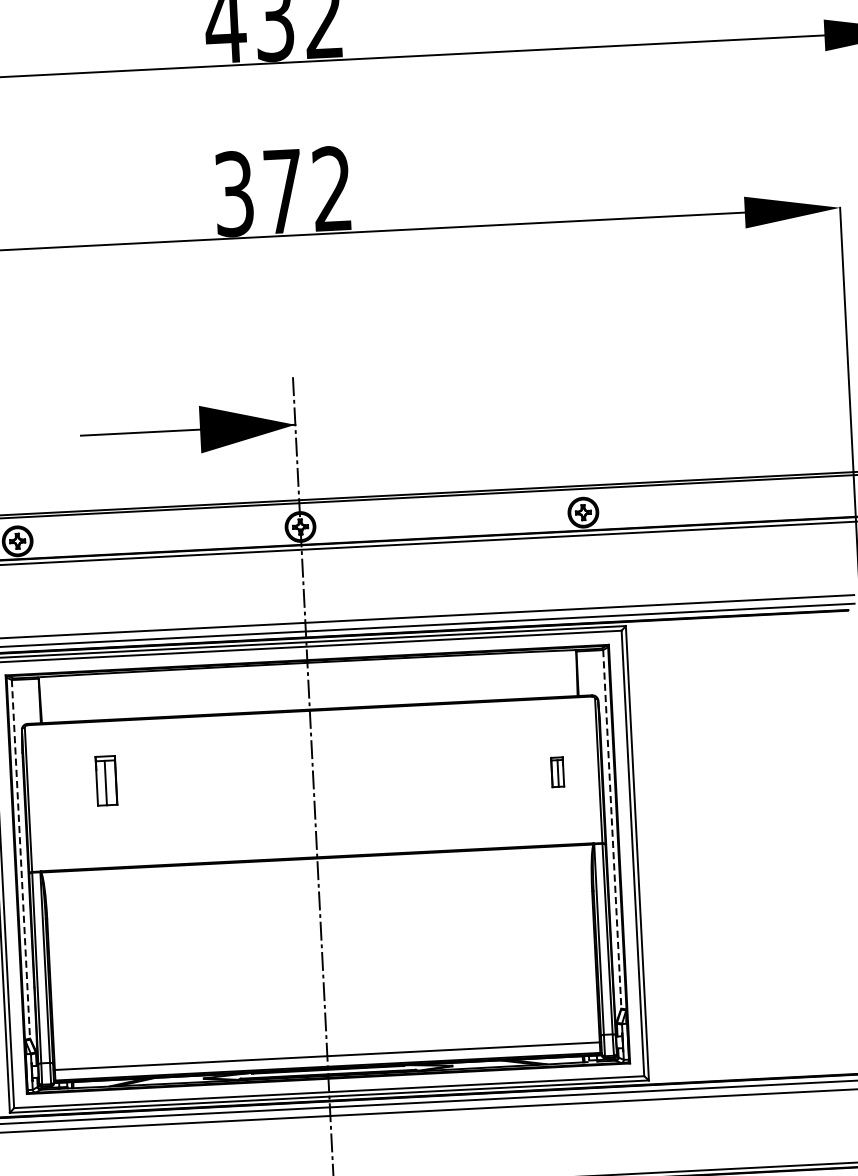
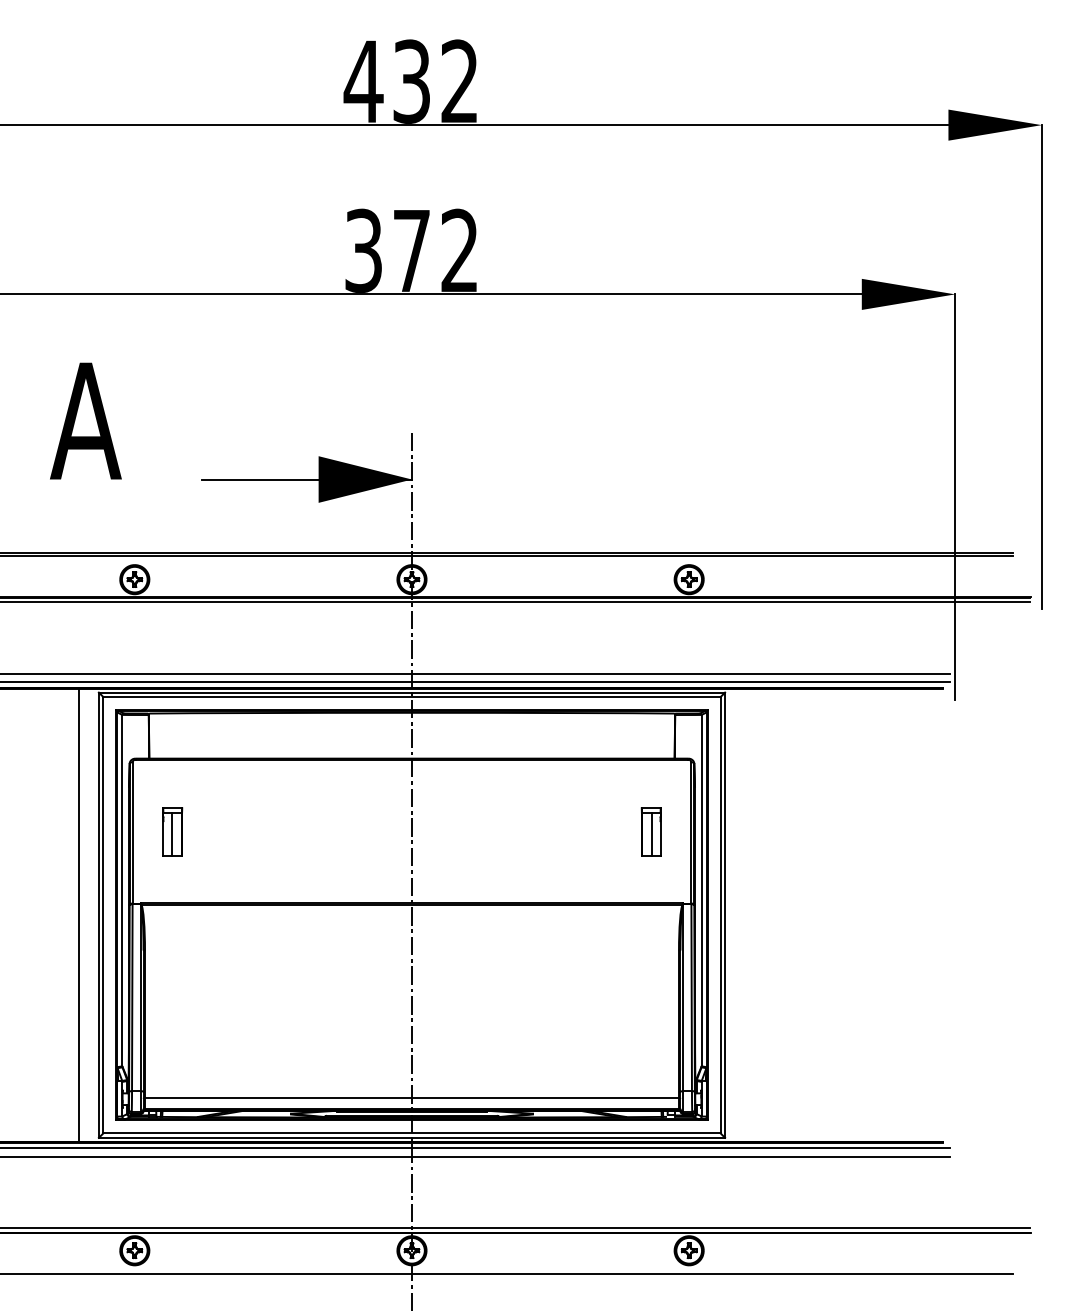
part: (556, 771) -> (650, 831), size x1.67
part: (106, 780) -> (172, 831), moved
line: (612, 829) -> (701, 890), dashed -> solid
line: (21, 859) -> (122, 890), dashed -> solid

